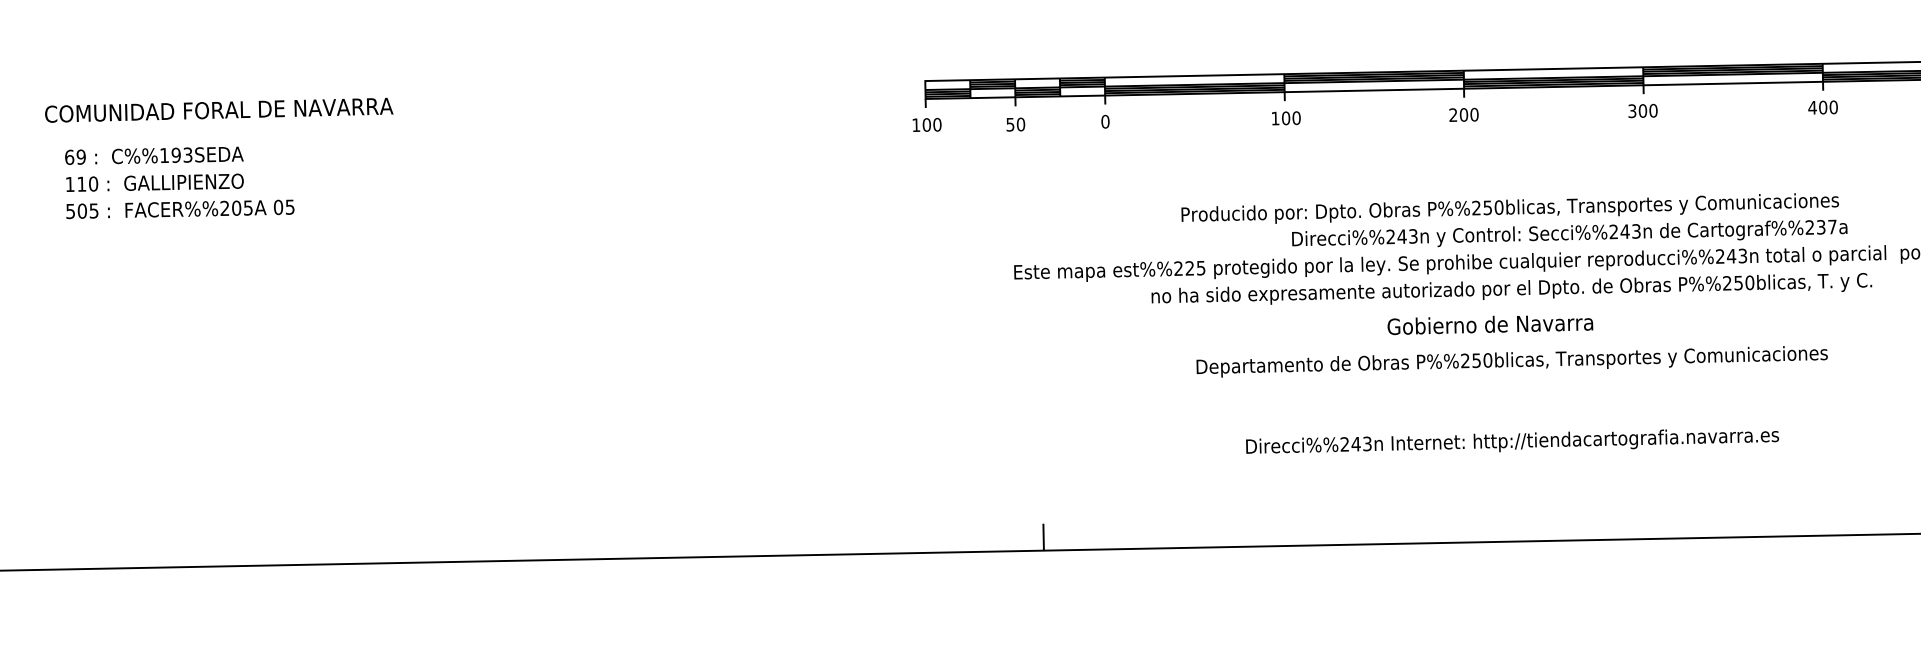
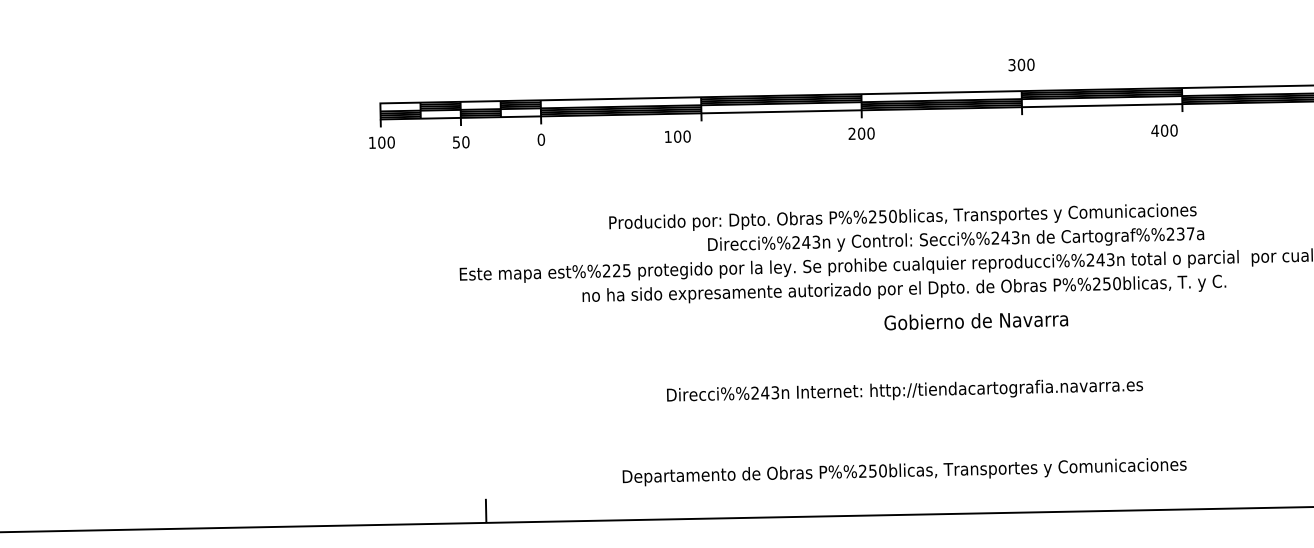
text: (1822, 107) -> (1164, 130), moved
text: (1642, 110) -> (1021, 64), moved
text: (1286, 118) -> (678, 136), moved
text: (1490, 325) -> (976, 321), moved
text: (1511, 361) -> (904, 471), moved
text: (1512, 441) -> (904, 390), moved

